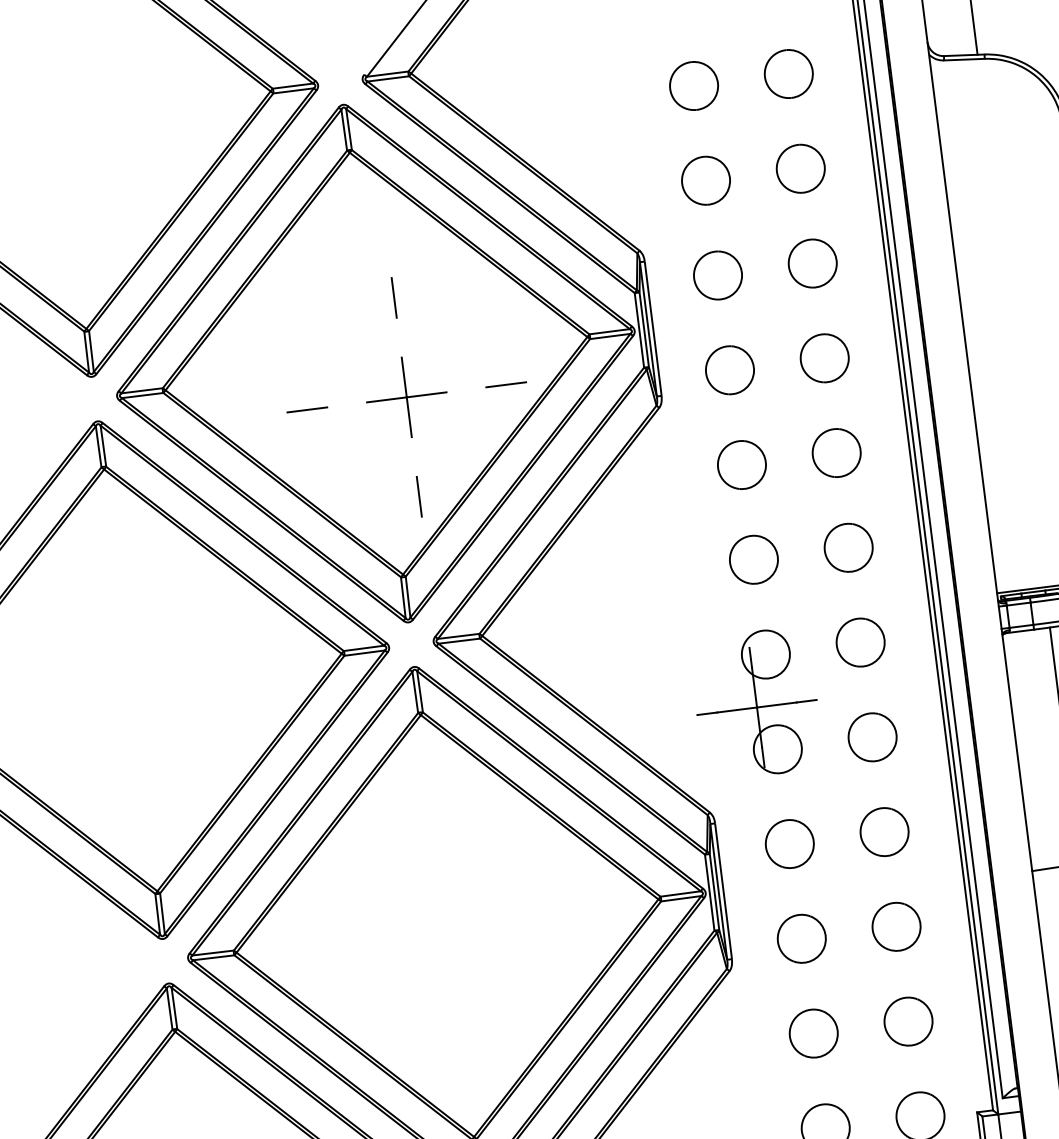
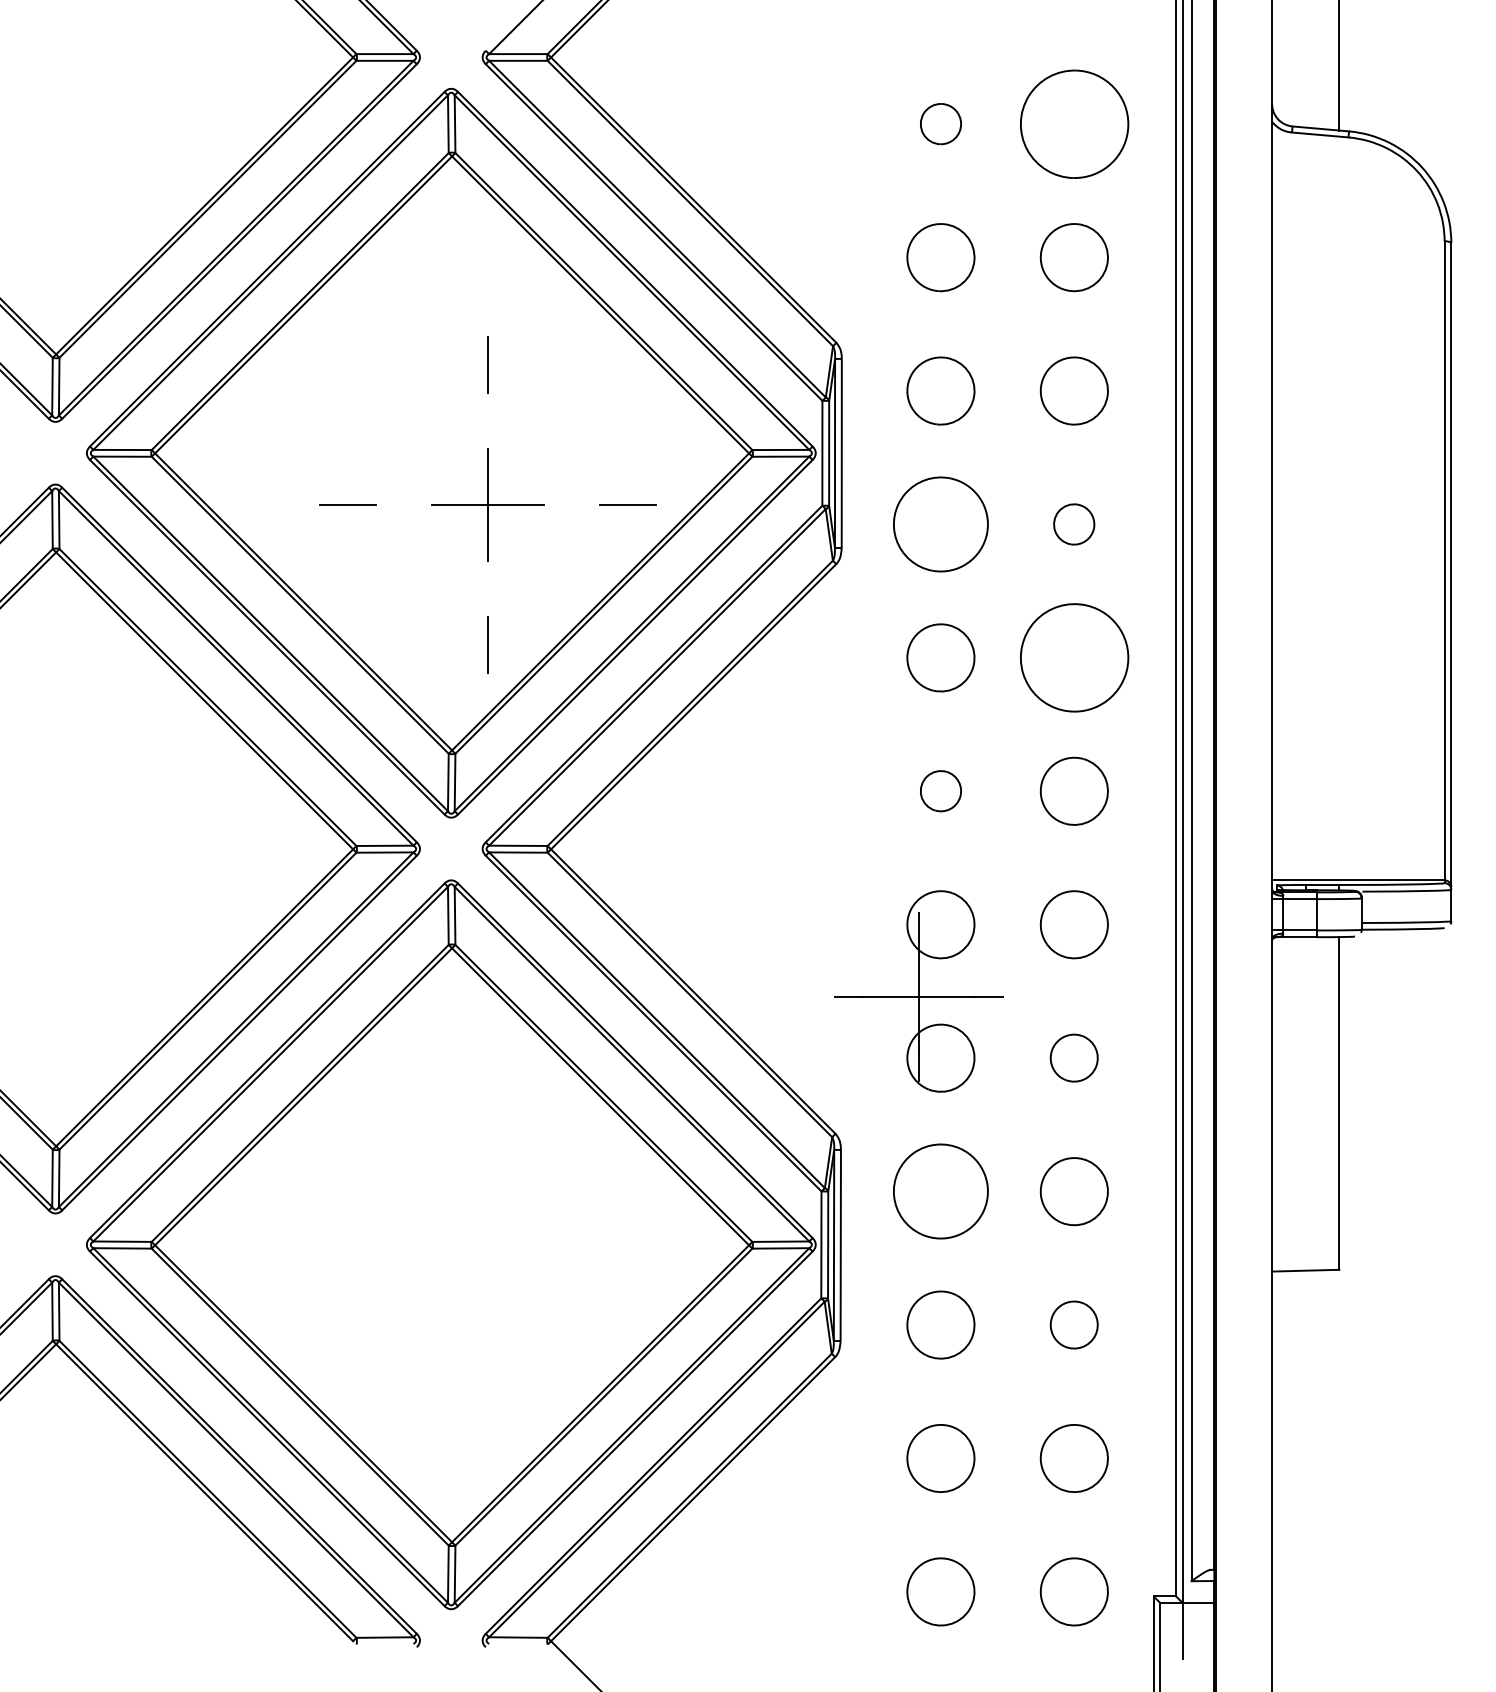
part: (788, 73) -> (1073, 123), size x1.6
part: (693, 85) -> (940, 123), size x0.6
part: (824, 358) -> (1073, 524), size x0.6
part: (729, 370) -> (940, 524), size x1.4
part: (836, 452) -> (1073, 657), size x1.6
part: (753, 559) -> (940, 790), size x0.6
part: (871, 736) -> (1073, 1057), size x0.7
part: (789, 844) -> (940, 1191), size x1.4
part: (895, 926) -> (1073, 1324), size x0.7

